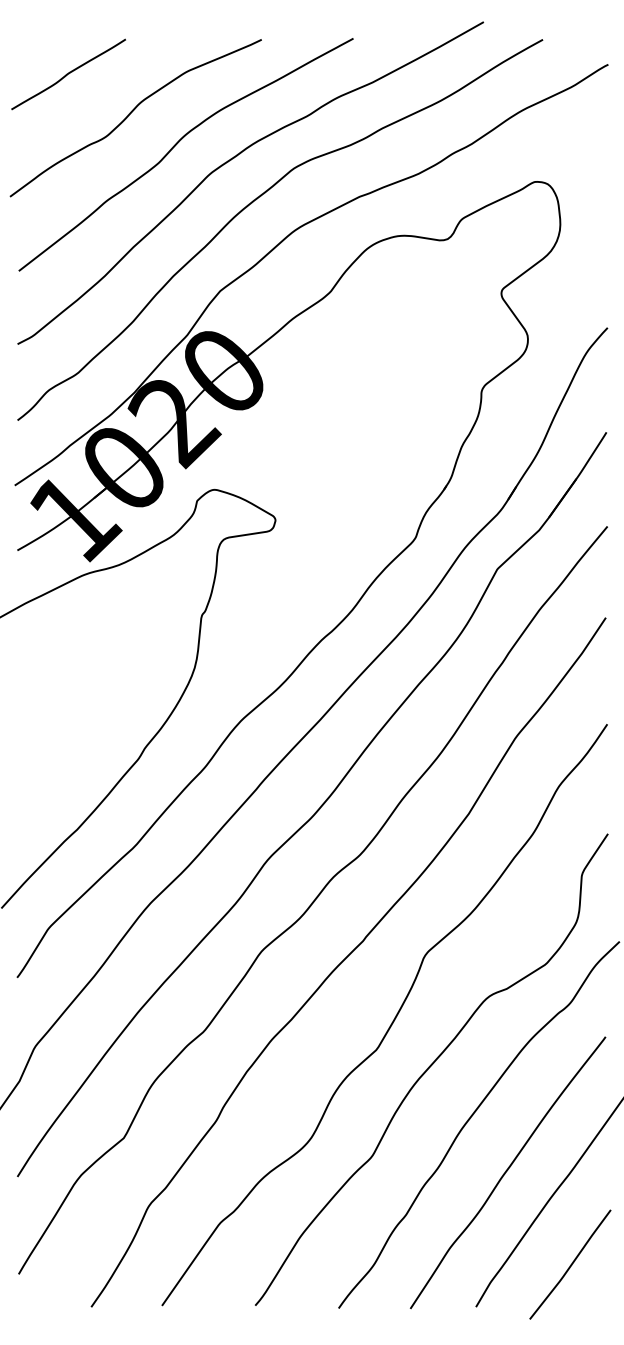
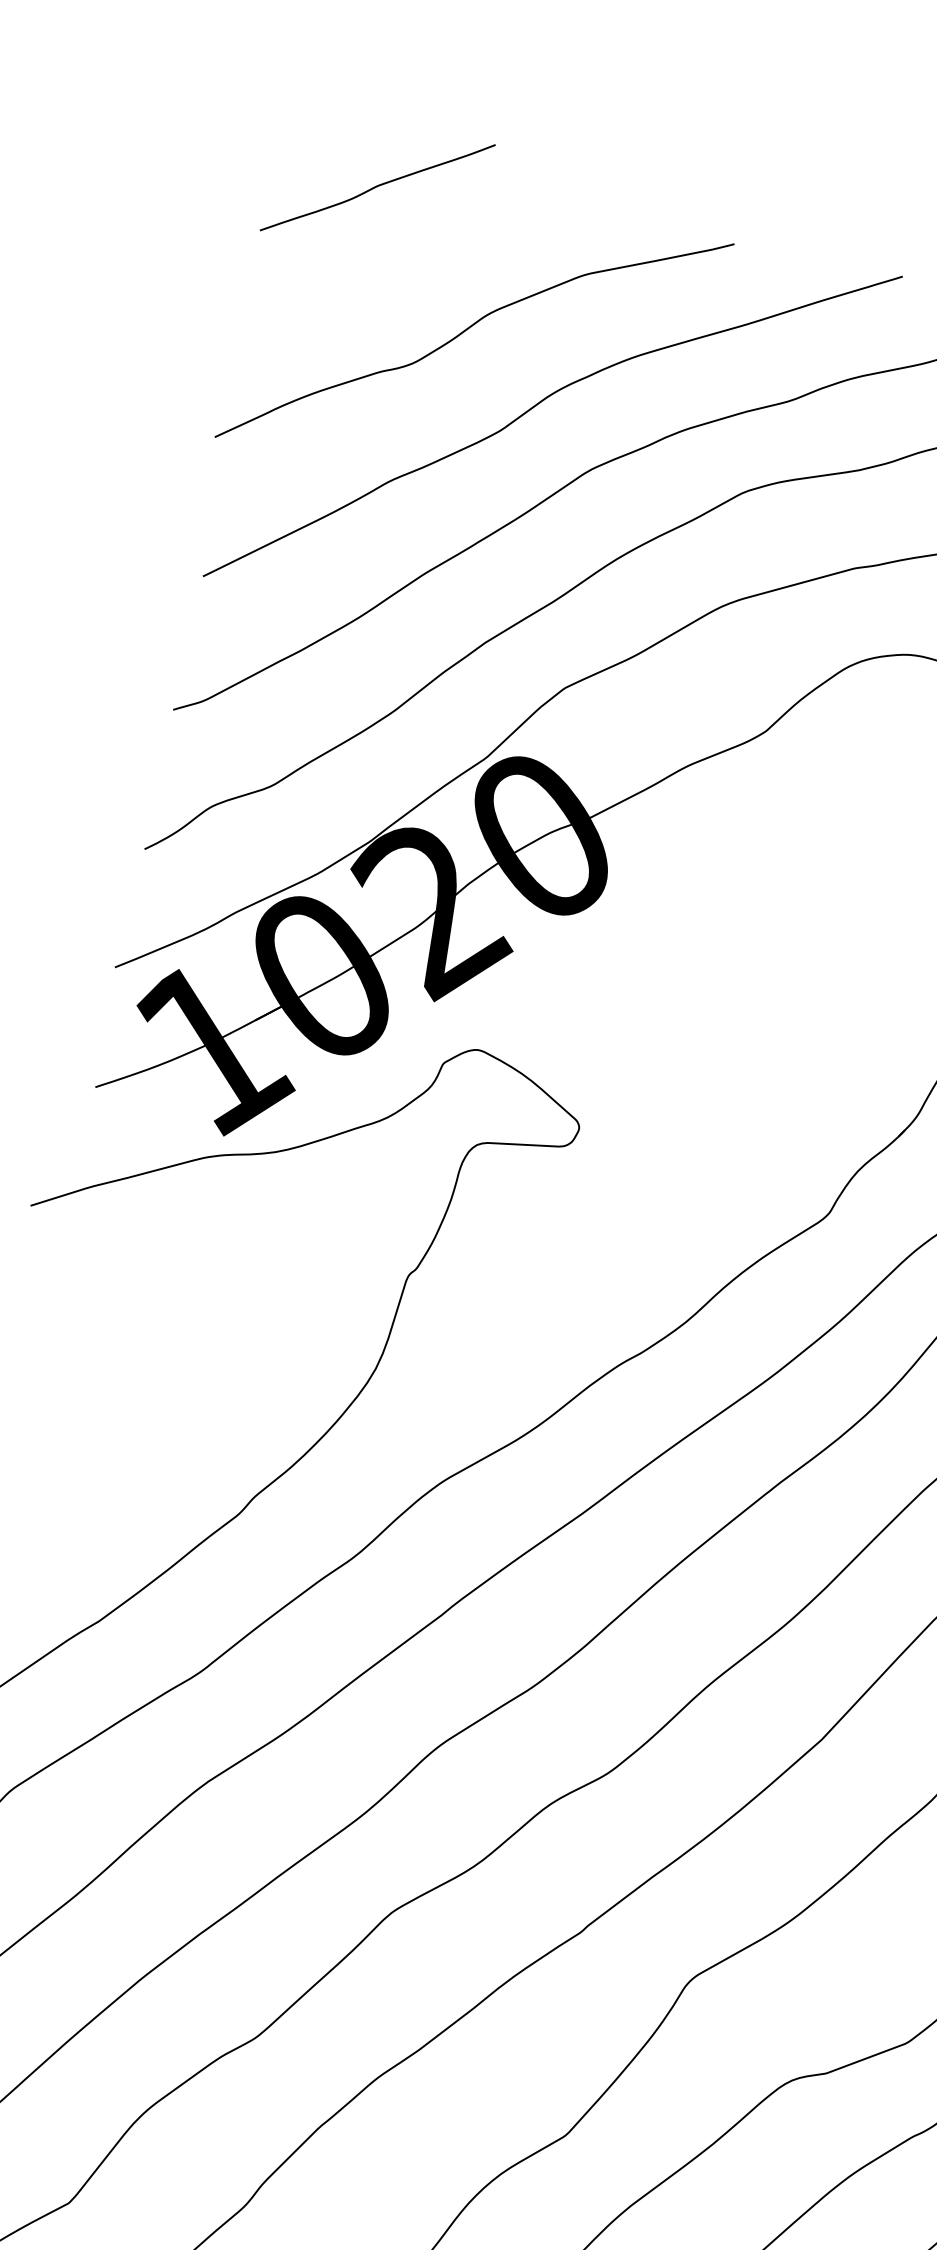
curve: (68, 74) -> (377, 187), moved

